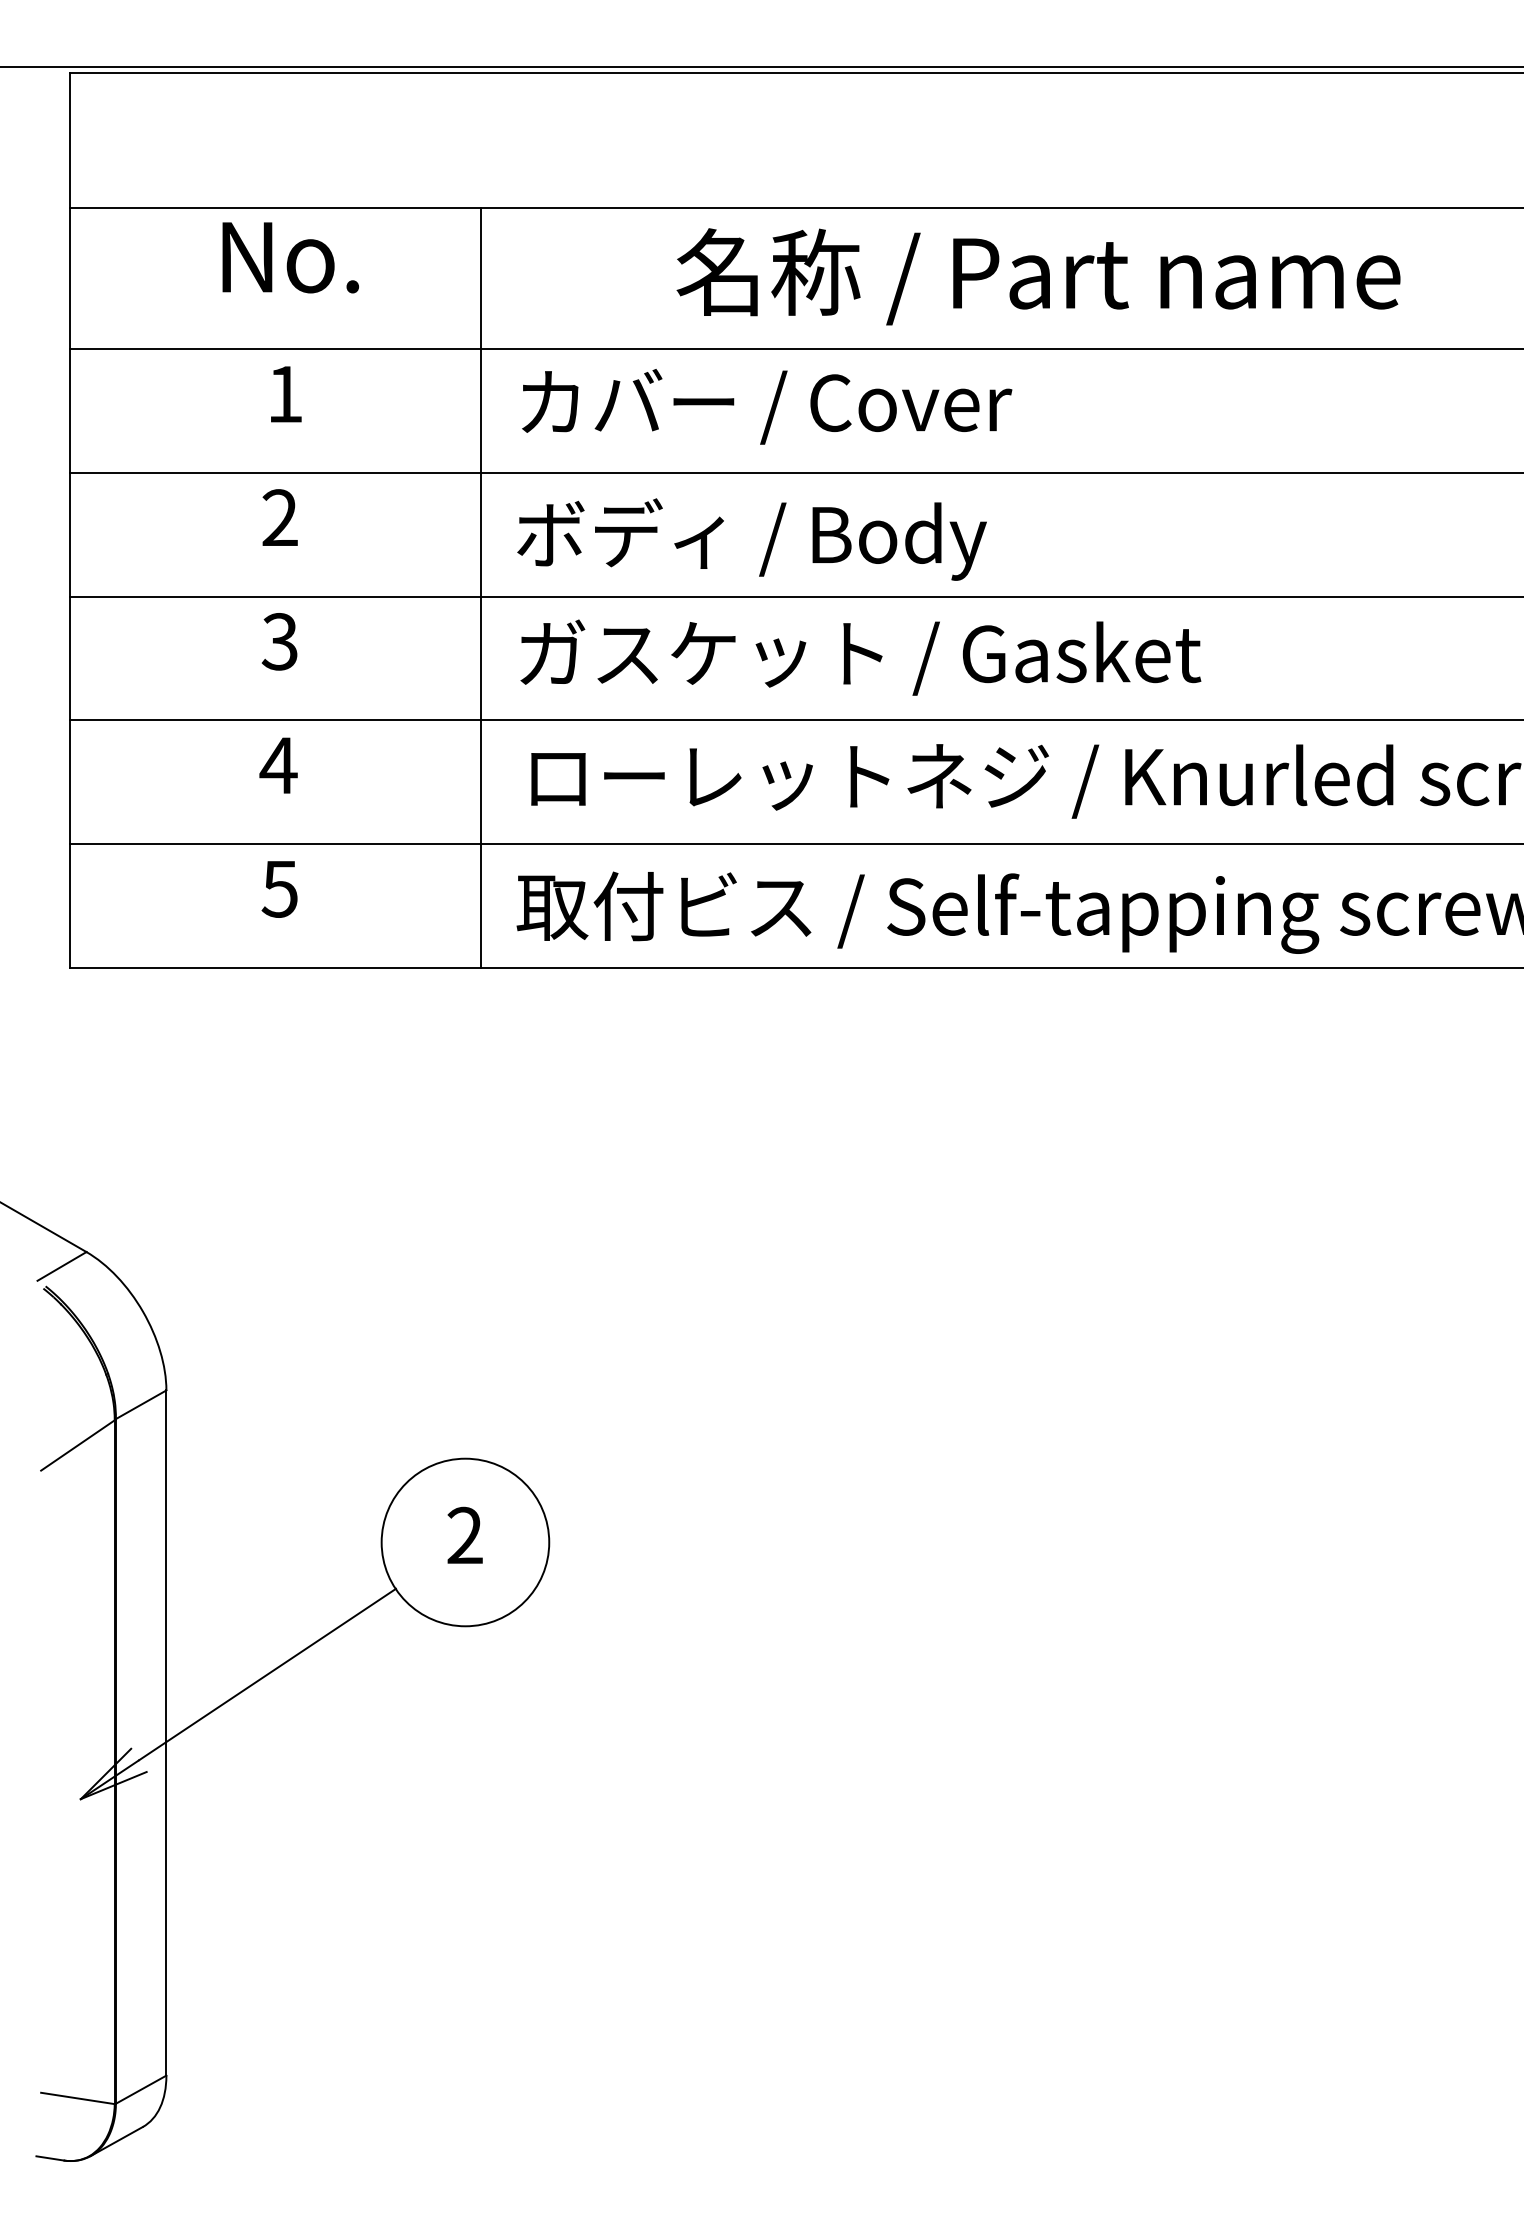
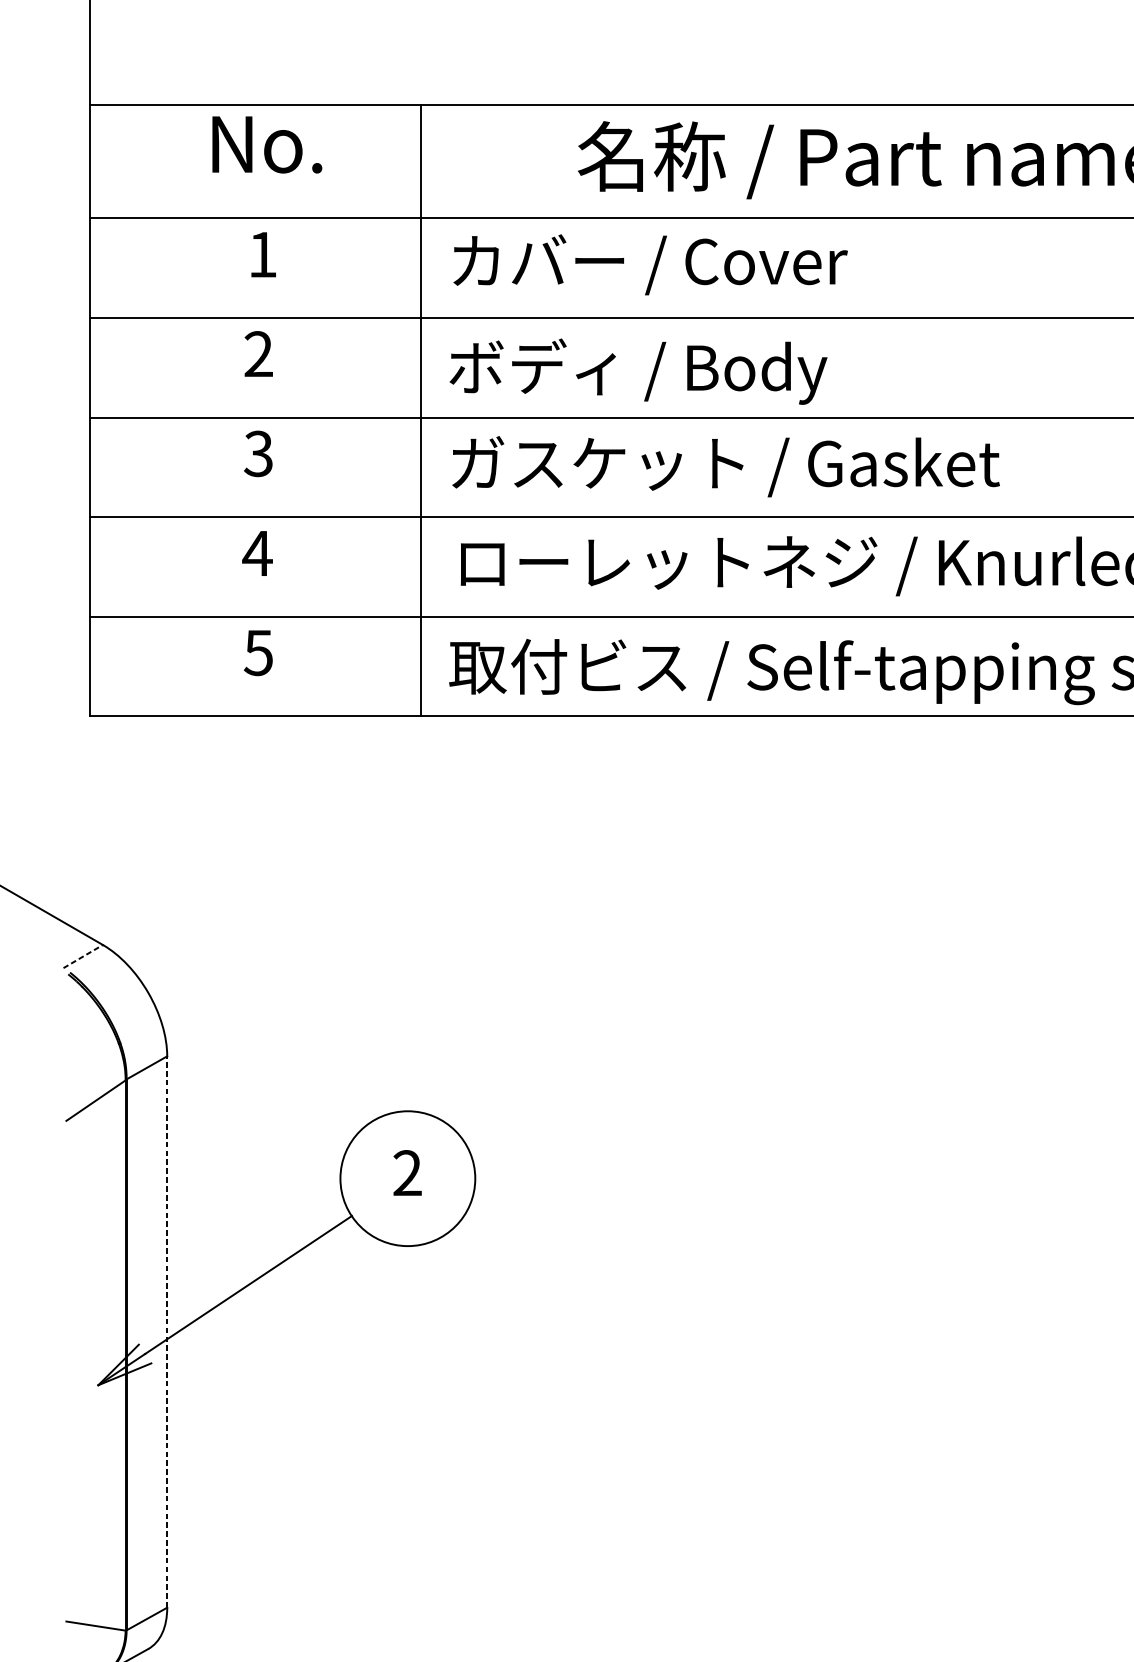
line: (62, 1266) -> (83, 956), solid -> dashed
line: (166, 1733) -> (167, 1332), solid -> dashed

